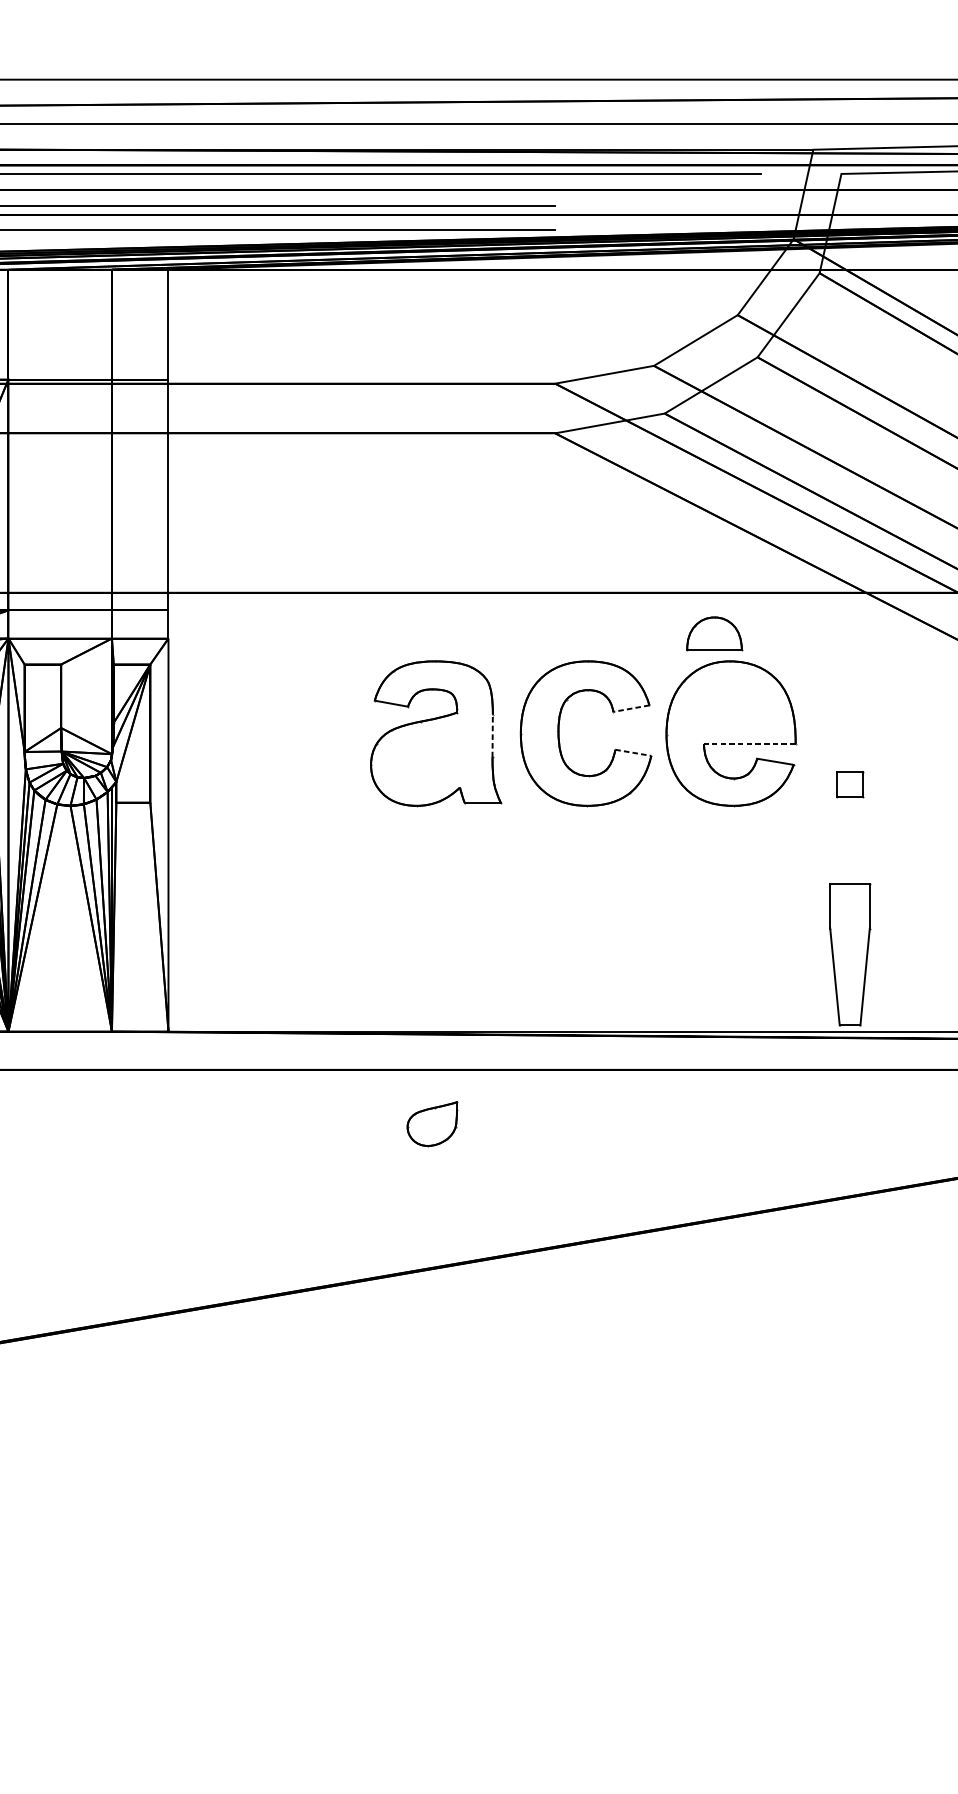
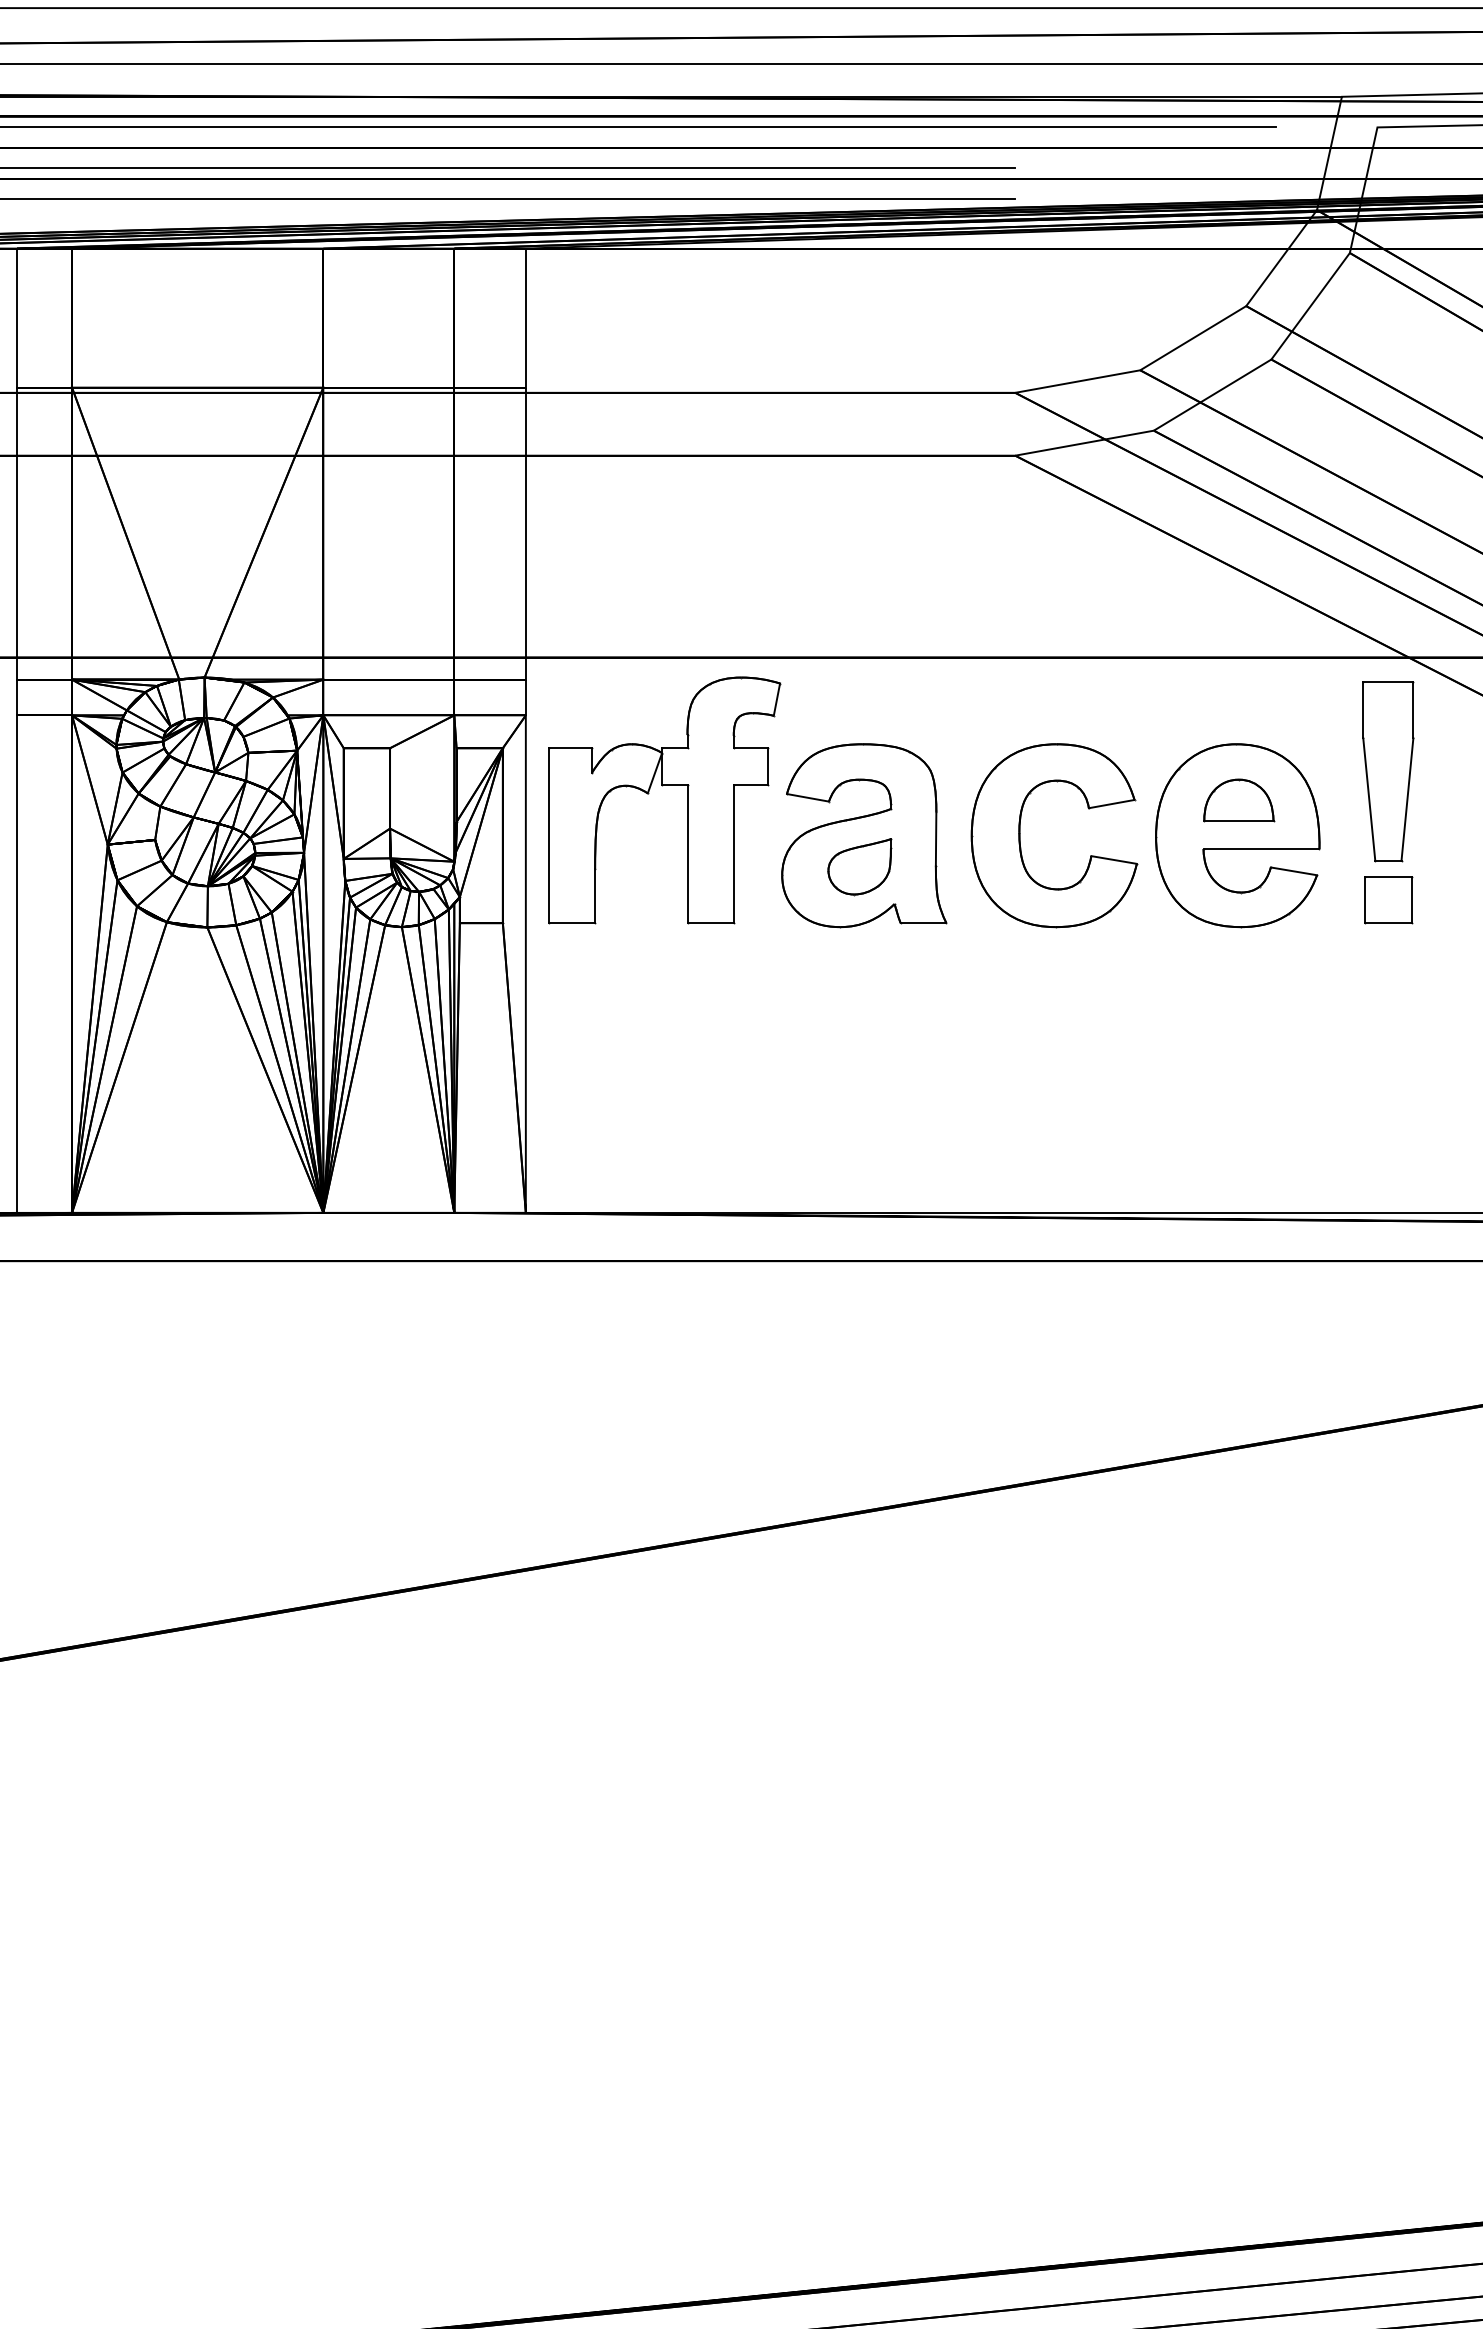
part: (715, 633) -> (1239, 800), moved
part: (276, 694) -> (662, 786), added
line: (631, 708) -> (1111, 804), dashed -> solid
line: (492, 735) -> (936, 838), dashed -> solid
line: (749, 744) -> (1261, 849), dashed -> solid
line: (633, 753) -> (1114, 860), dashed -> solid
part: (850, 784) -> (1388, 900), size x1.43
part: (850, 954) -> (1388, 771), moved
part: (432, 1124) -> (859, 867), moved

